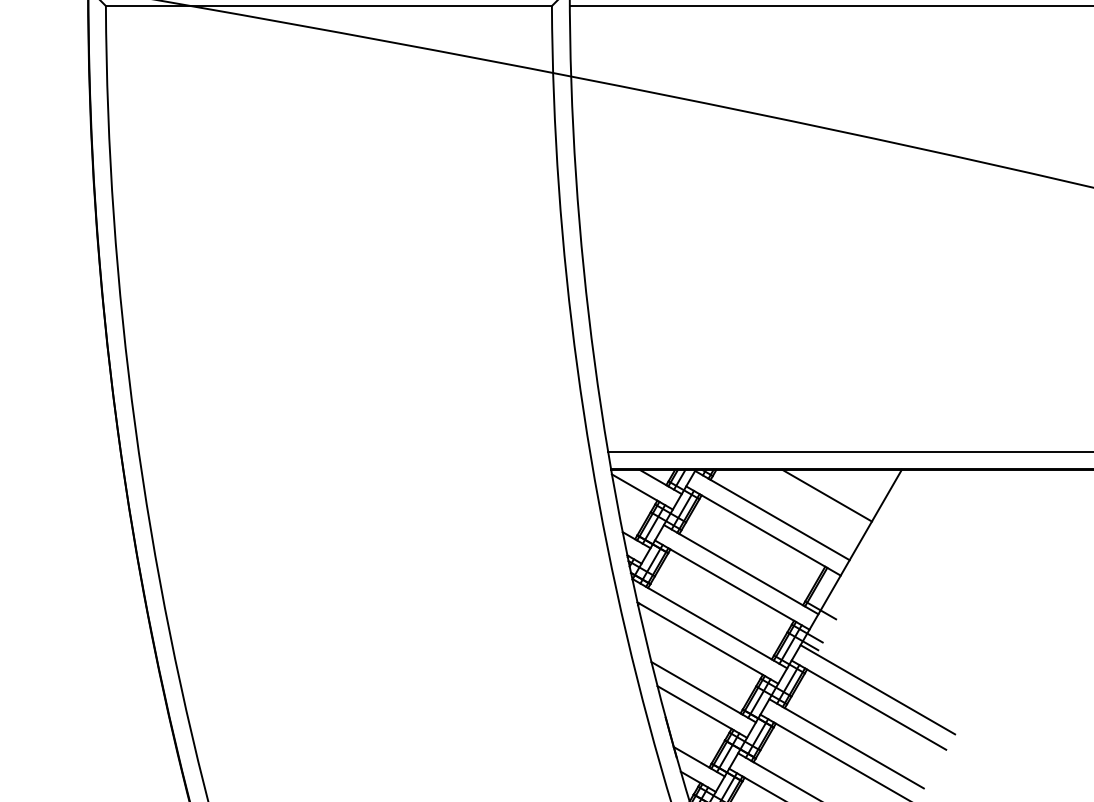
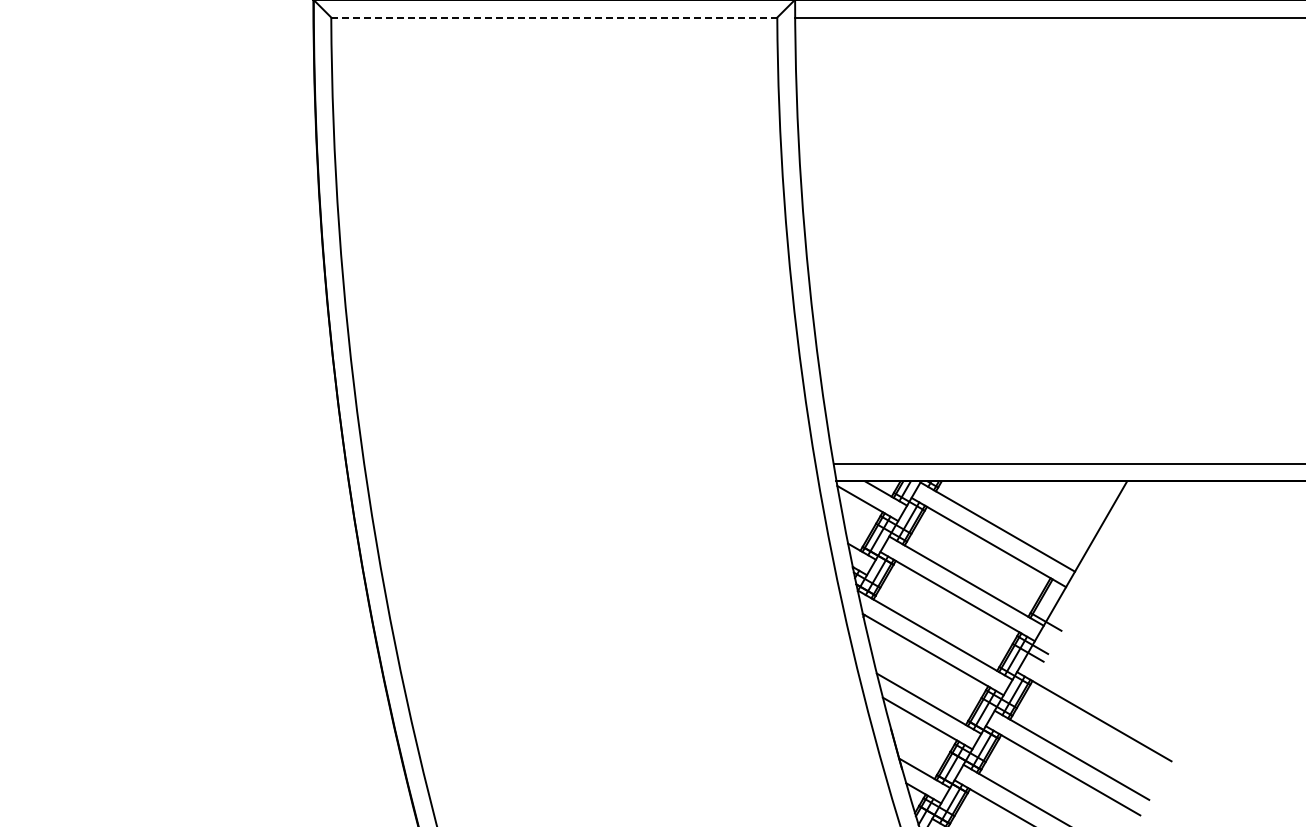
line: (329, 5) -> (554, 17), solid -> dashed
line: (827, 495) -> (1052, 507), removed
line: (877, 688) -> (1102, 700), removed

